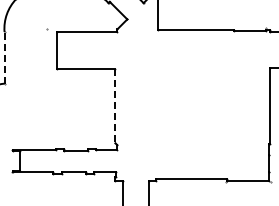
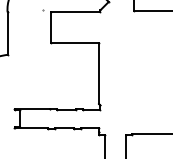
line: (4, 57) -> (7, 33), dashed -> solid
line: (115, 106) -> (99, 73), dashed -> solid

